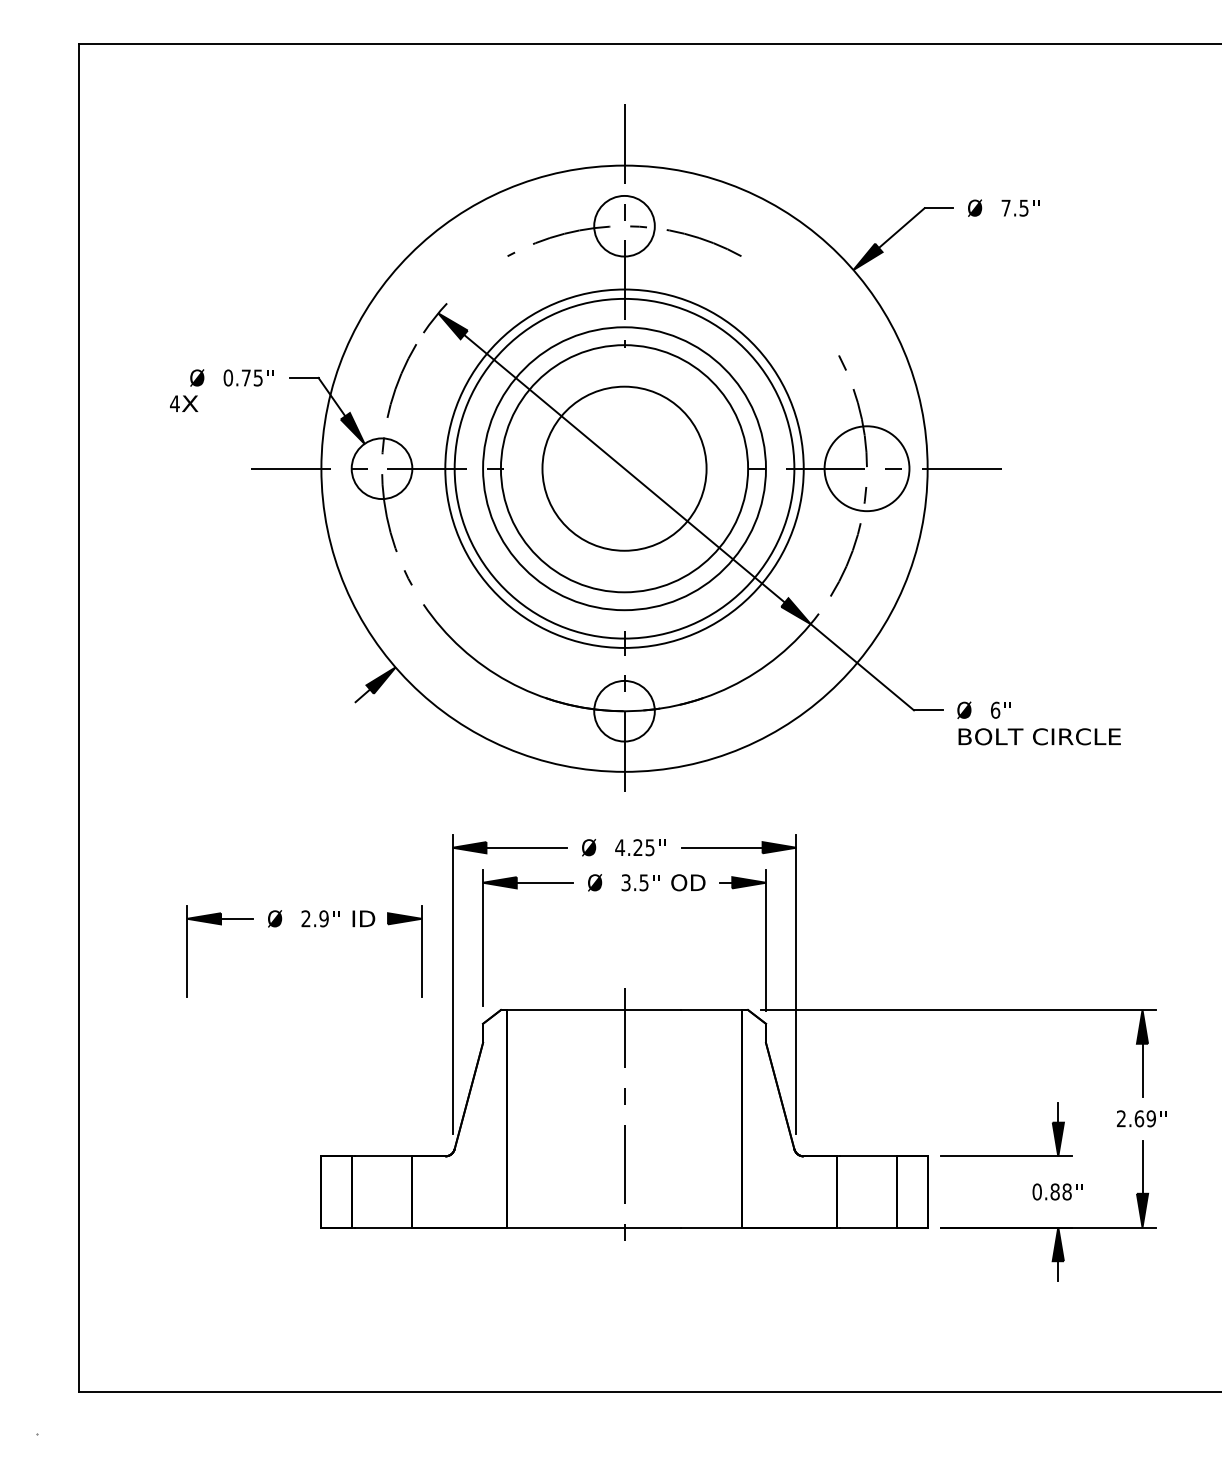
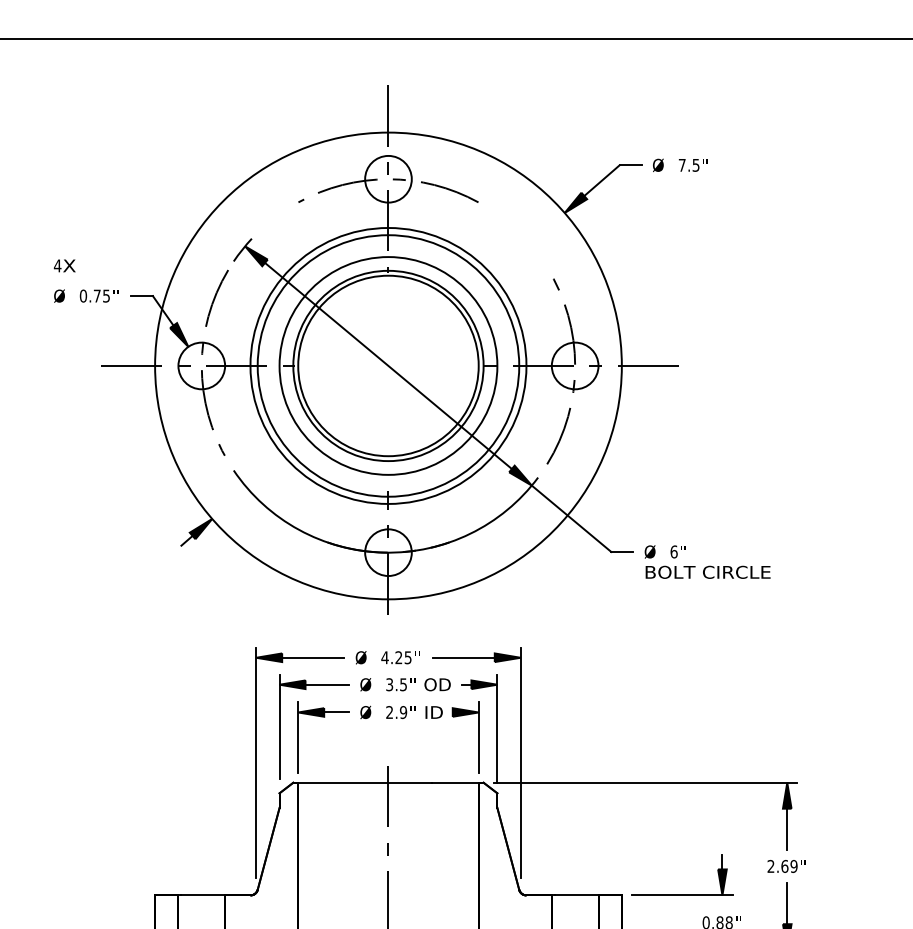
text: (184, 403) -> (65, 265), moved
circle: (624, 468) -> (388, 365), size x1.43
circle: (866, 468) -> (574, 365), size x0.71
part: (304, 927) -> (388, 719), moved

